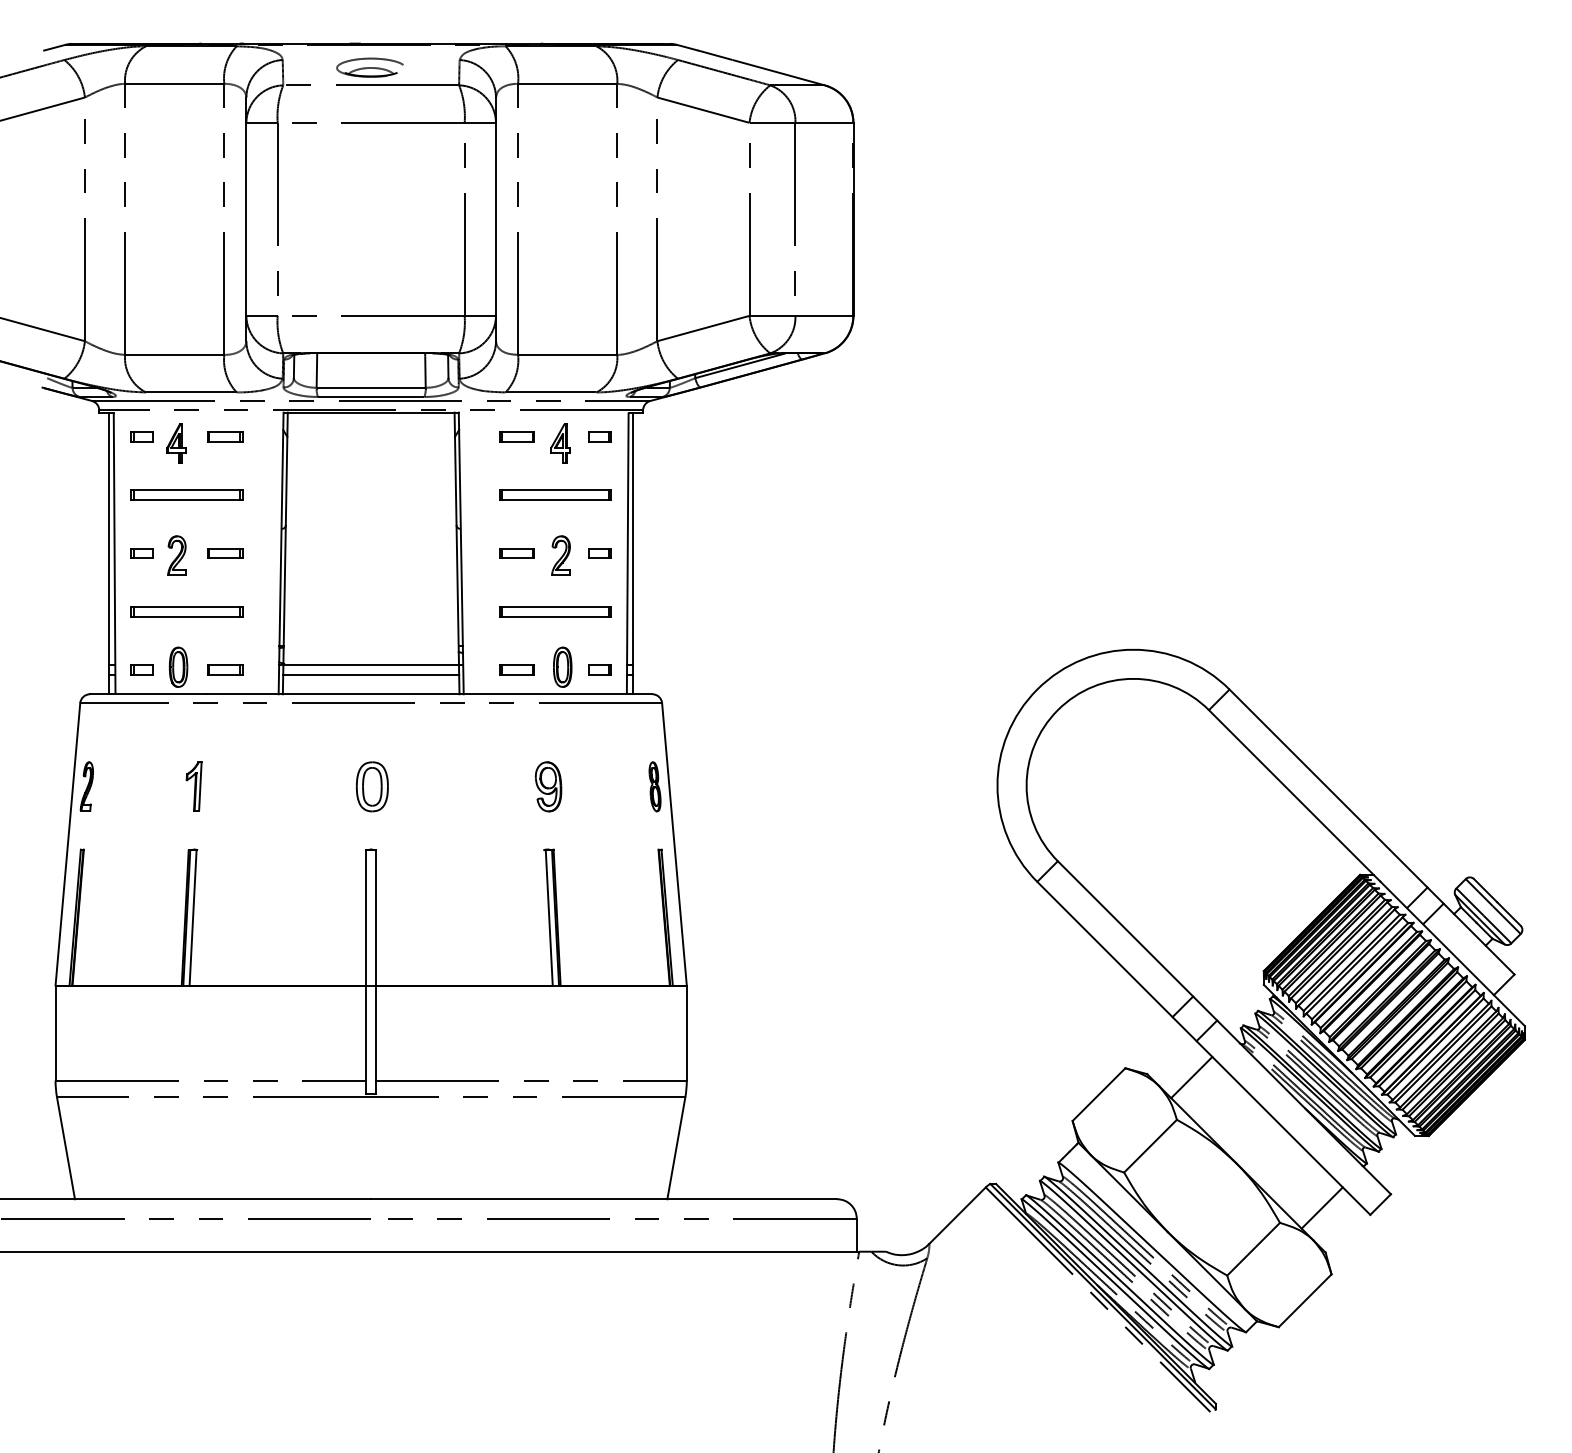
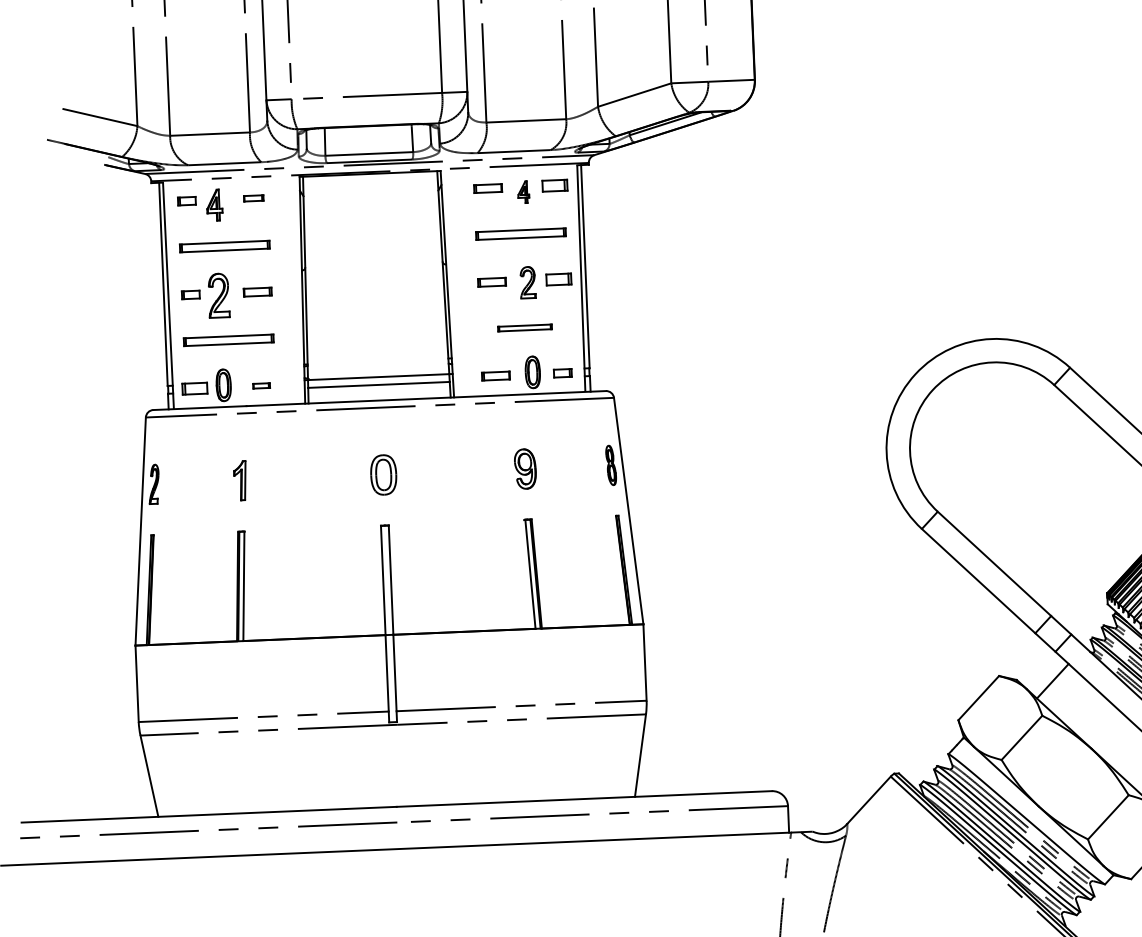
part: (225, 436) -> (253, 198), size x0.7
part: (599, 436) -> (554, 185), size x1.4
part: (560, 443) -> (523, 192), size x0.7
part: (599, 553) -> (558, 279), size x1.4
part: (176, 555) -> (218, 295), size x1.4
part: (555, 611) -> (525, 327), size x0.6
part: (141, 669) -> (194, 388), size x1.4
part: (225, 669) -> (261, 385), size x0.6

